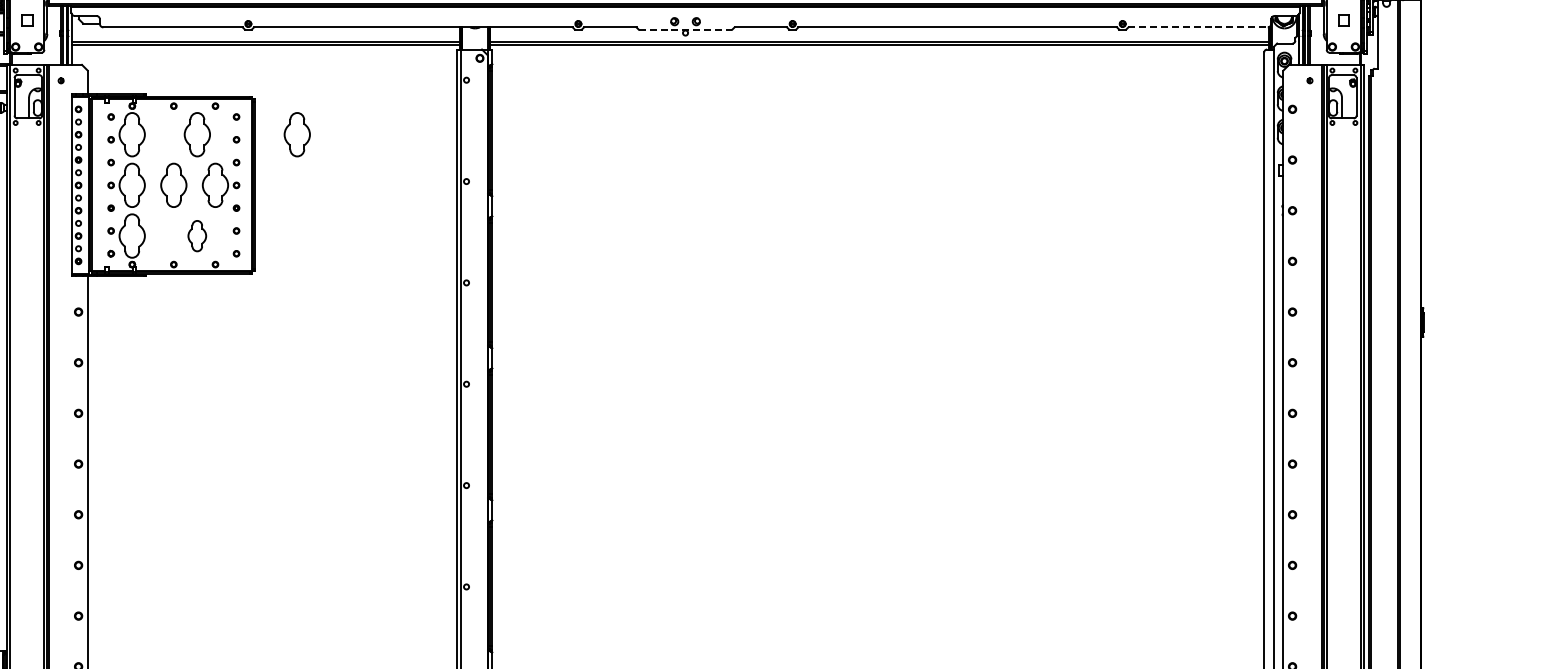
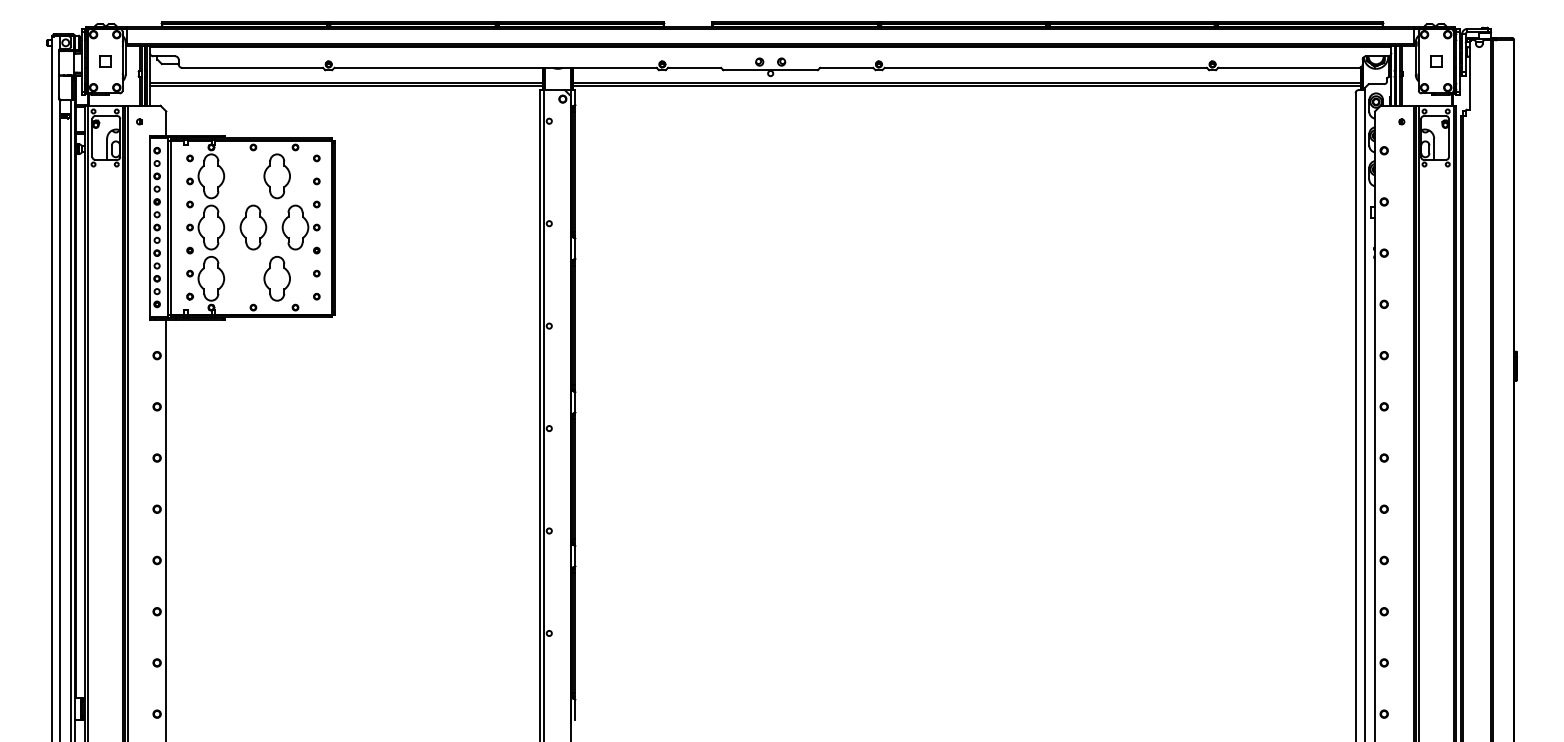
line: (1198, 27) -> (1289, 67), dashed -> solid
line: (686, 30) -> (771, 70), dashed -> solid
part: (296, 134) -> (377, 176), removed
part: (196, 235) -> (276, 278), size x1.43

